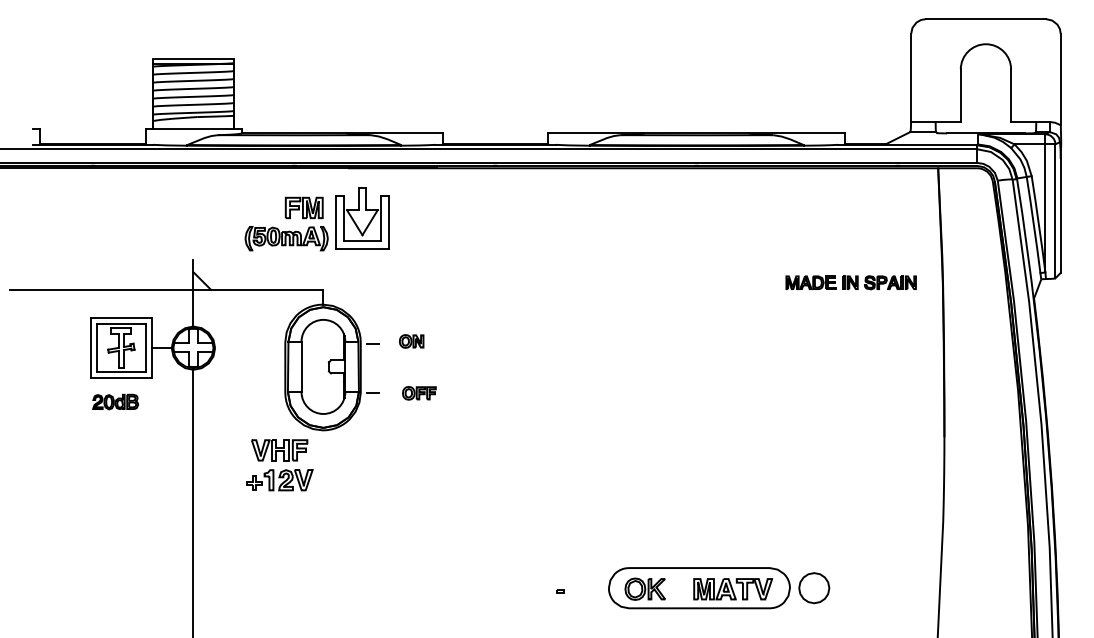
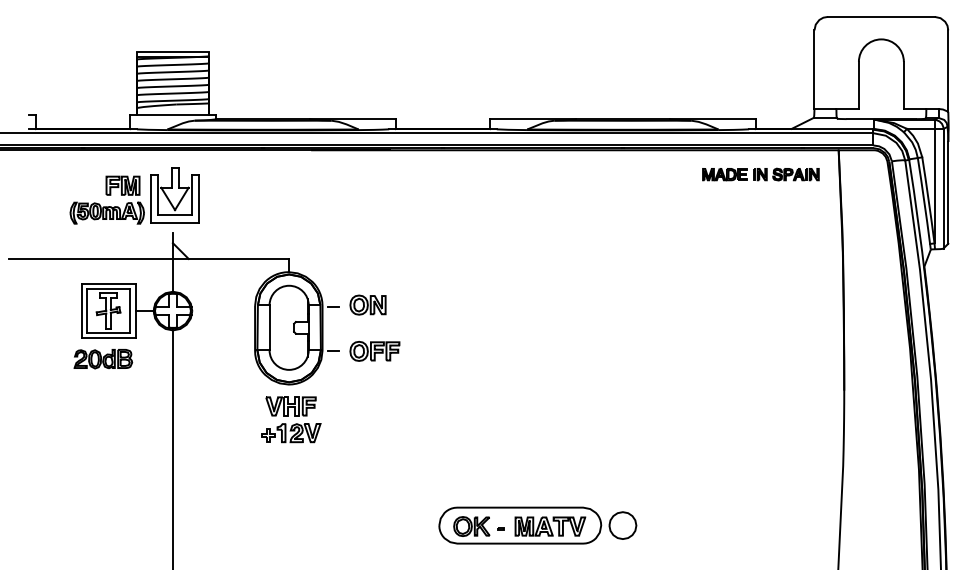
part: (317, 218) -> (134, 195), moved
part: (850, 282) -> (760, 174), moved
part: (411, 340) -> (367, 304), size x1.67
part: (418, 393) -> (374, 351), size x1.67
part: (115, 402) -> (103, 359), size x1.43
part: (280, 464) -> (291, 419), moved
part: (718, 588) -> (537, 525), moved

